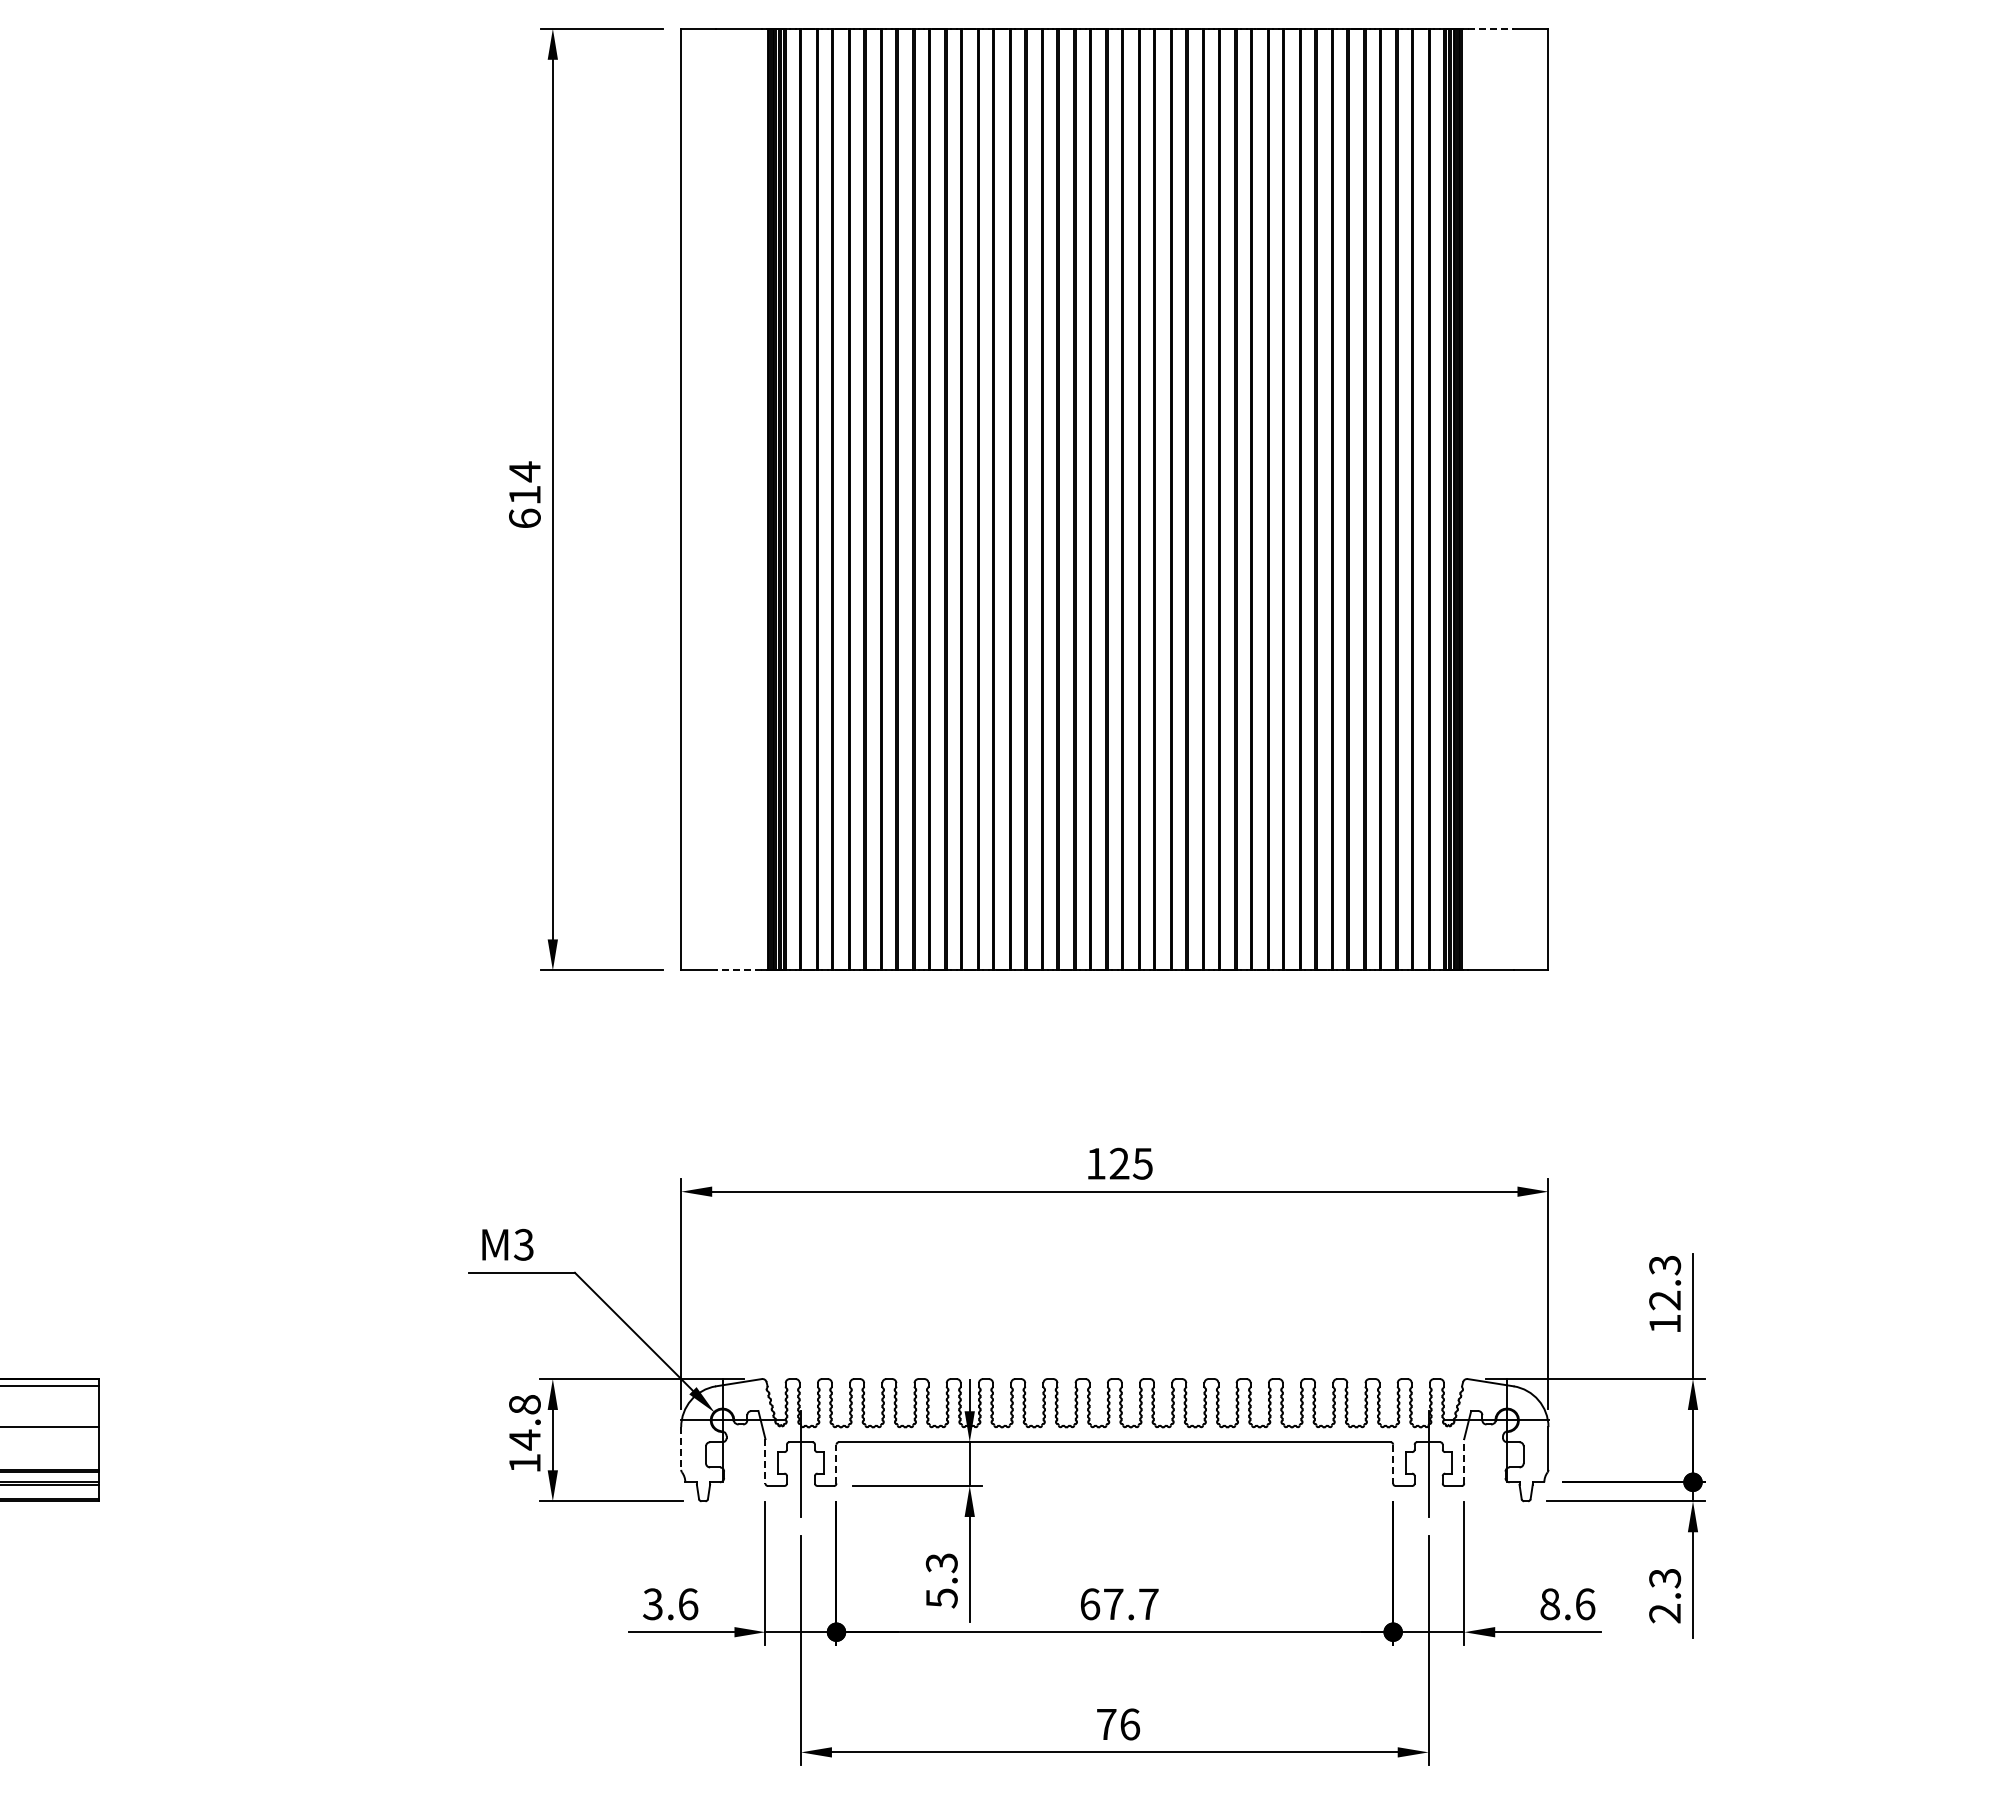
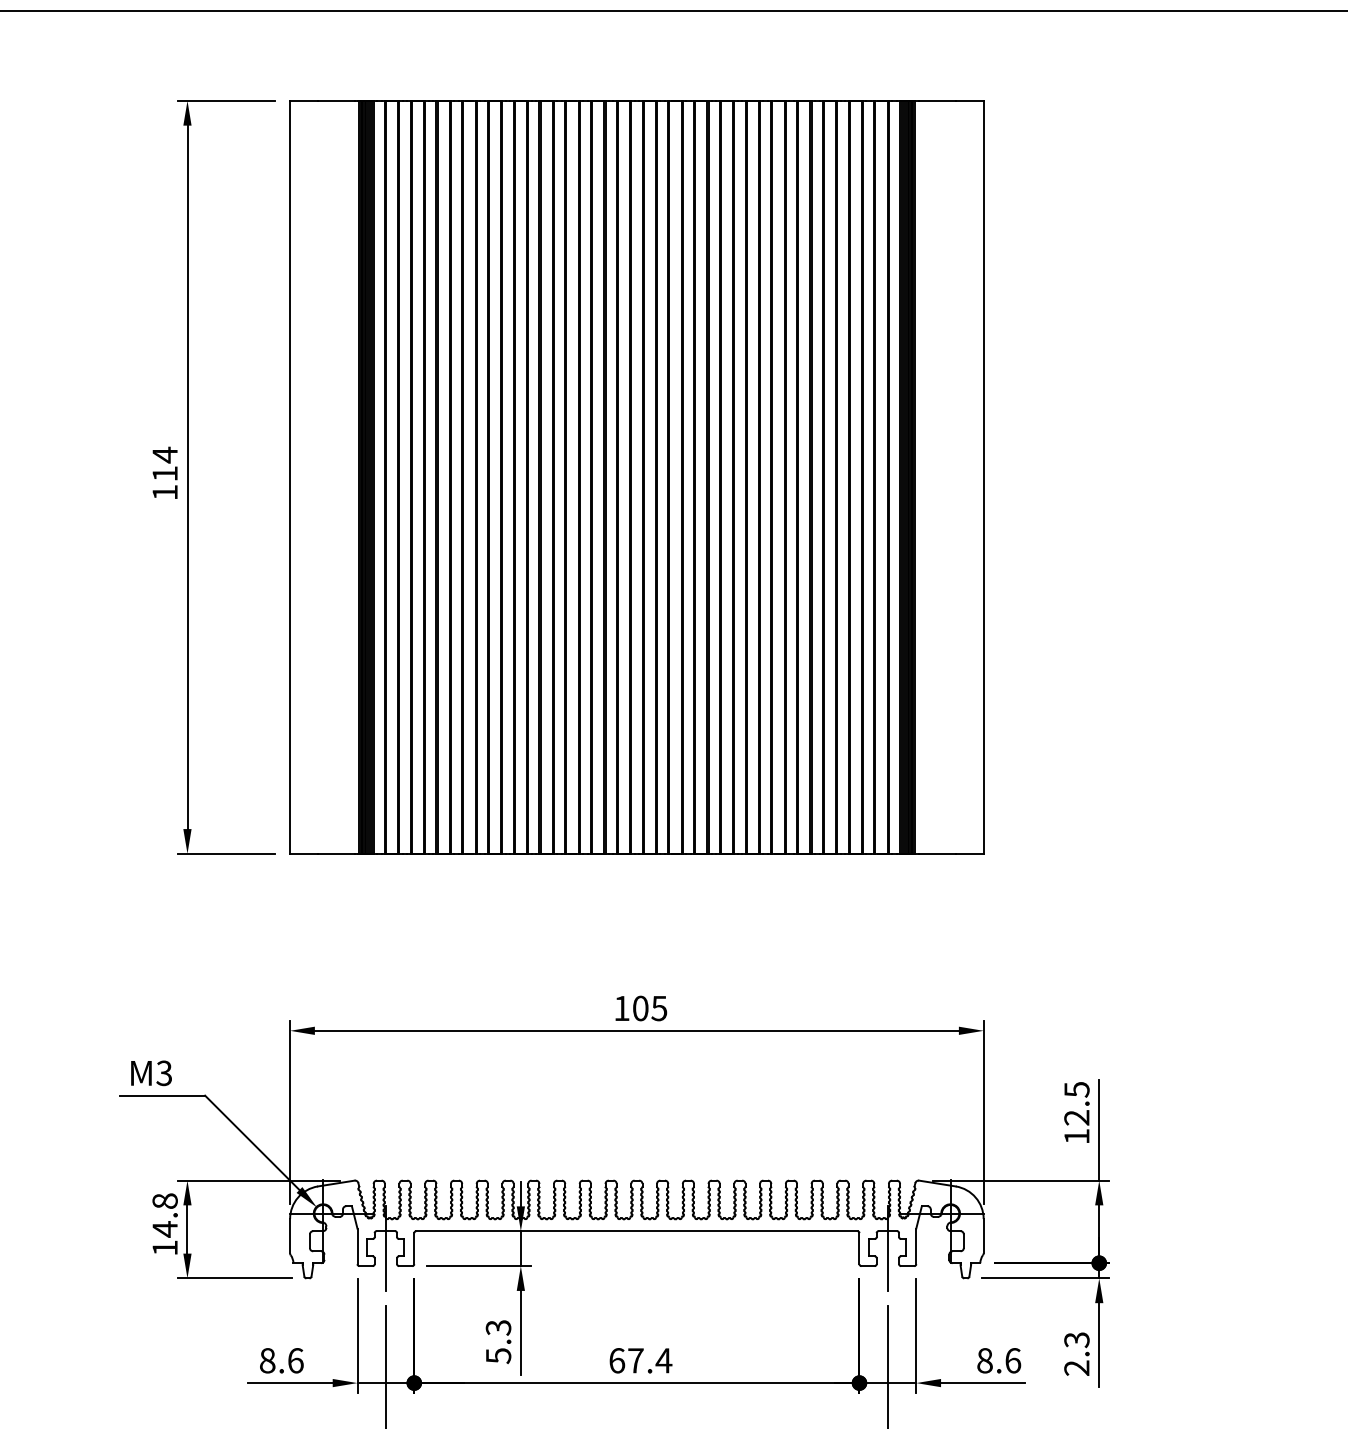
line: (1490, 28) -> (937, 100), dashed -> solid
text: (524, 517) -> (164, 491), 614 -> 114
line: (738, 970) -> (335, 853), dashed -> solid
text: (1119, 1163) -> (640, 1008), 125 -> 105
text: (1664, 1265) -> (1076, 1089), 12.3 -> 12.5
line: (681, 1449) -> (290, 1236), dashed -> solid
line: (1464, 1460) -> (916, 1245), dashed -> solid
line: (765, 1461) -> (357, 1246), dashed -> solid
line: (836, 1463) -> (414, 1248), dashed -> solid
line: (1393, 1464) -> (859, 1248), dashed -> solid
text: (1148, 1603) -> (663, 1360), 67.7 -> 67.4
text: (652, 1604) -> (267, 1360), 3.6 -> 8.6

